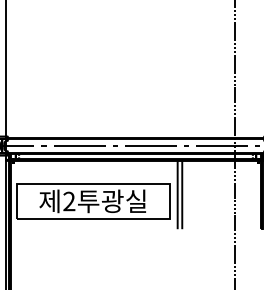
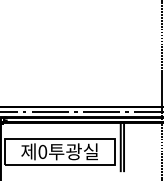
text: (69, 201) -> (42, 151), 2 -> 0

